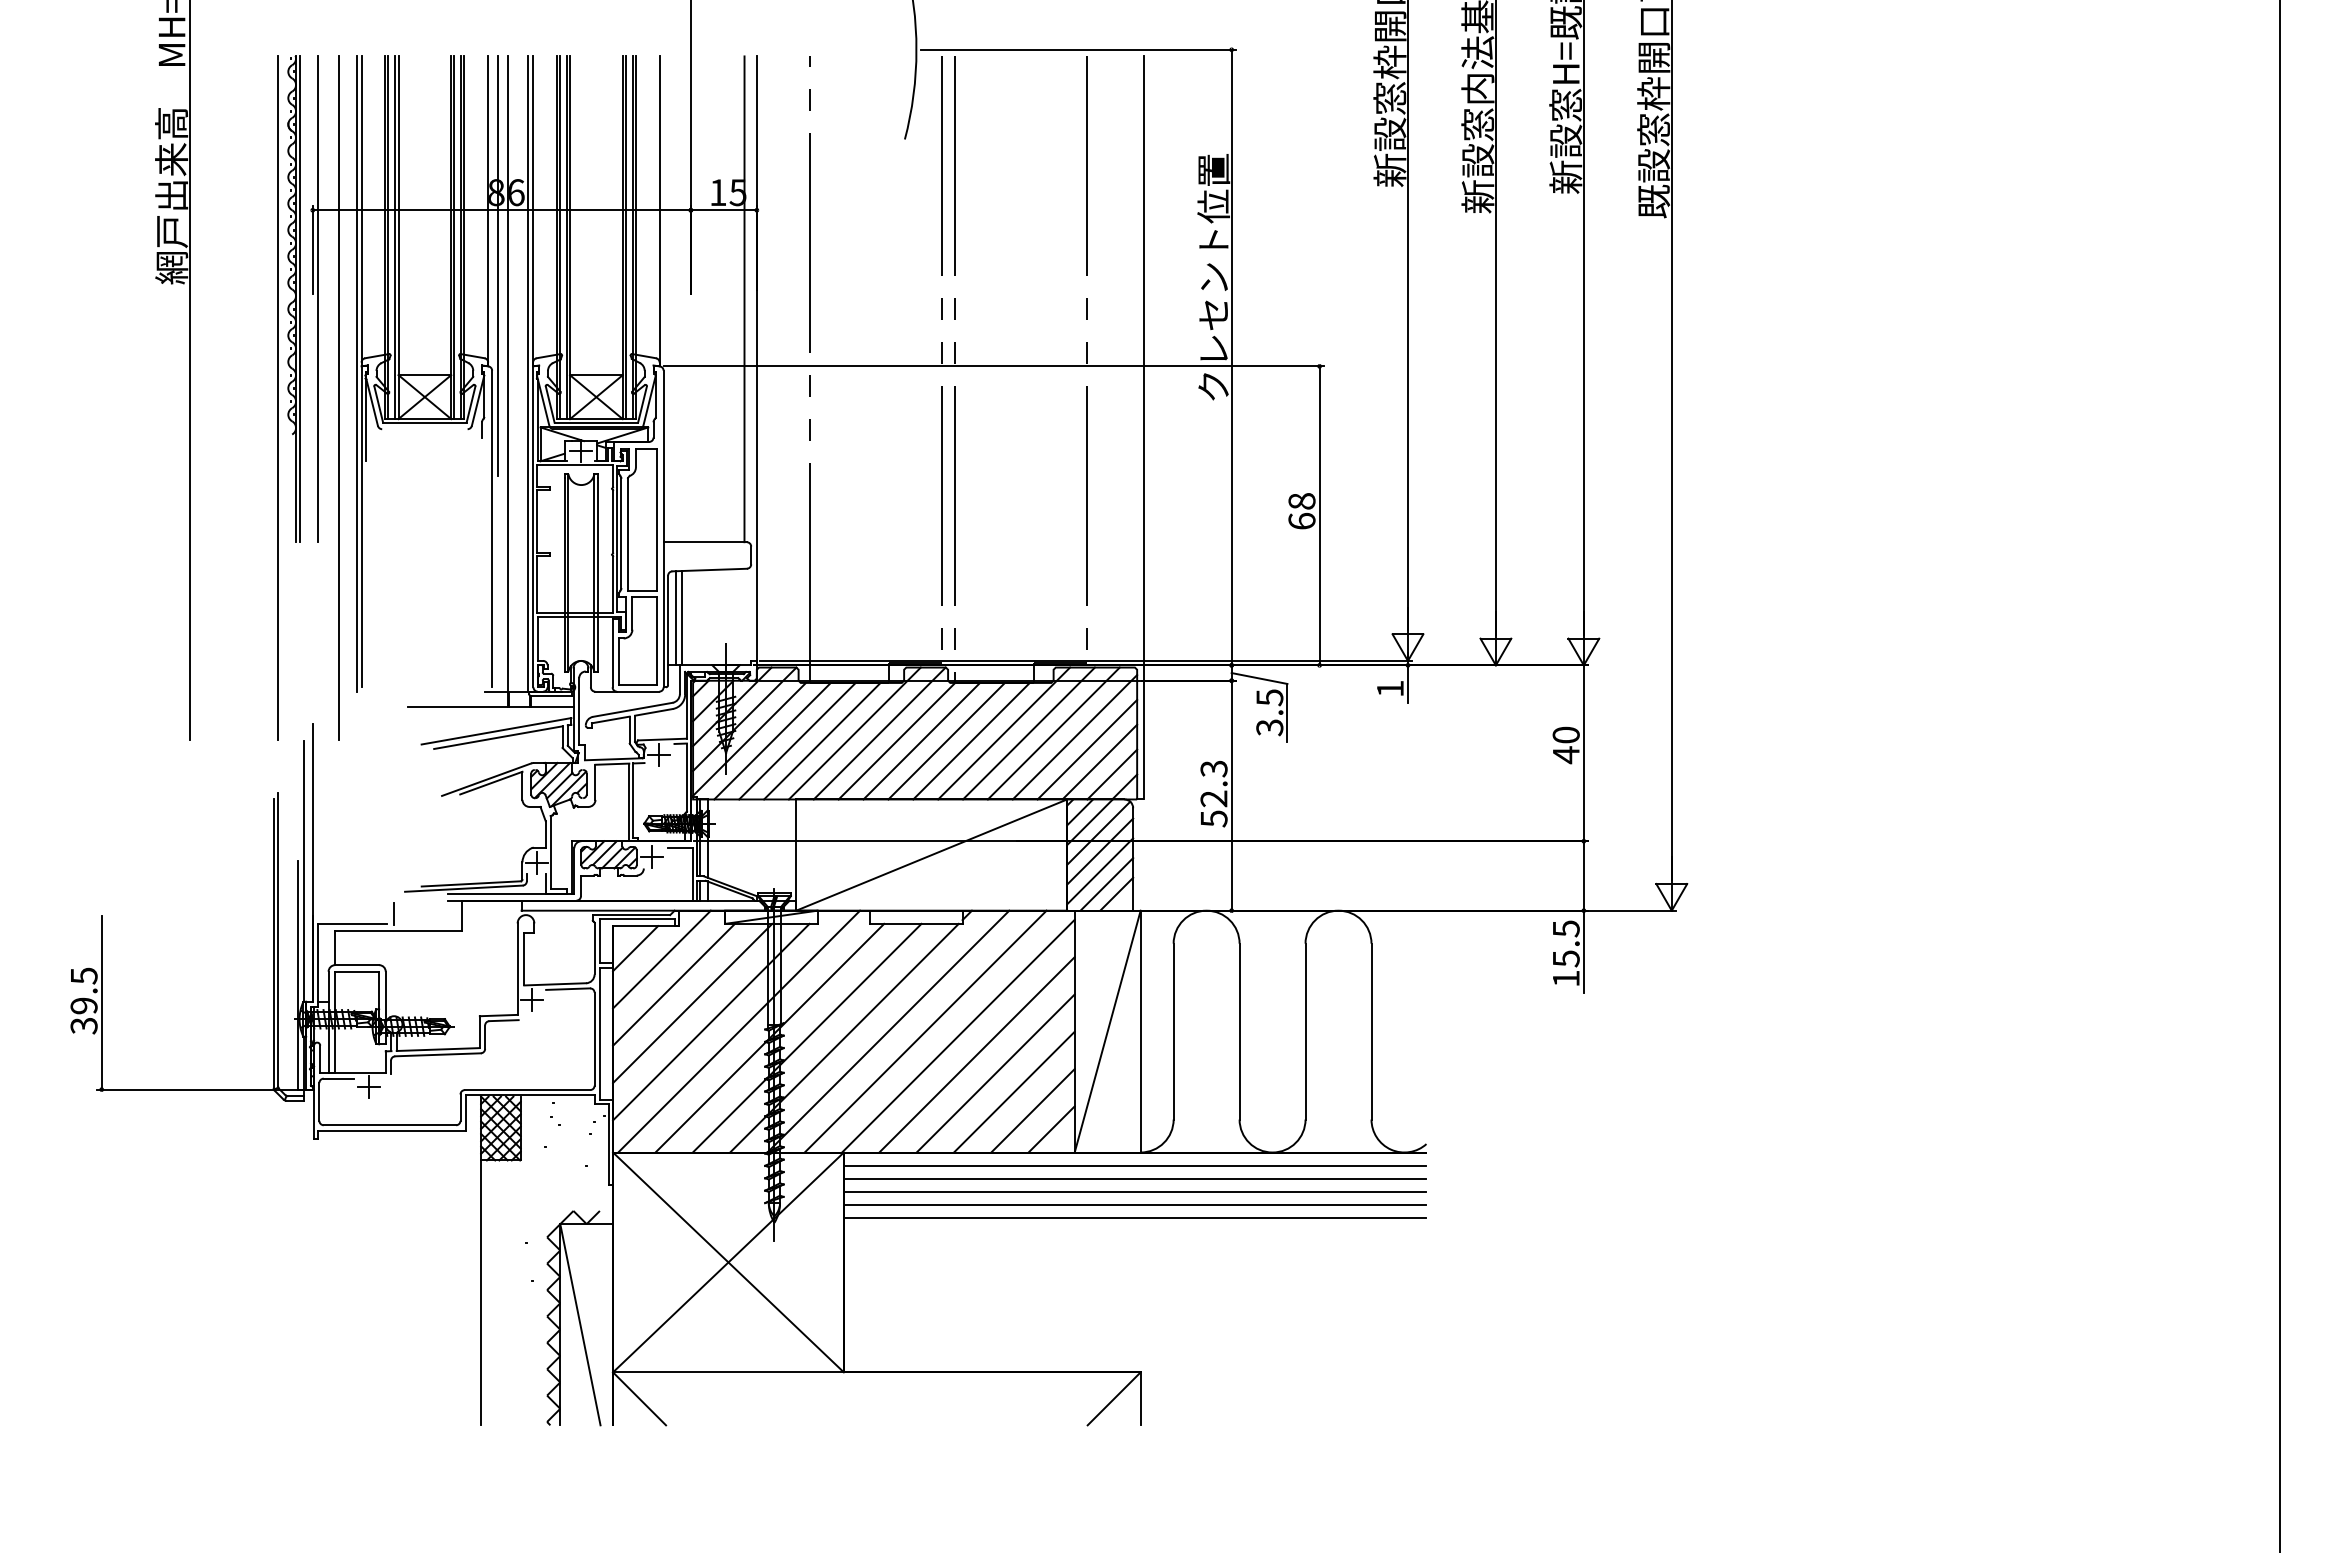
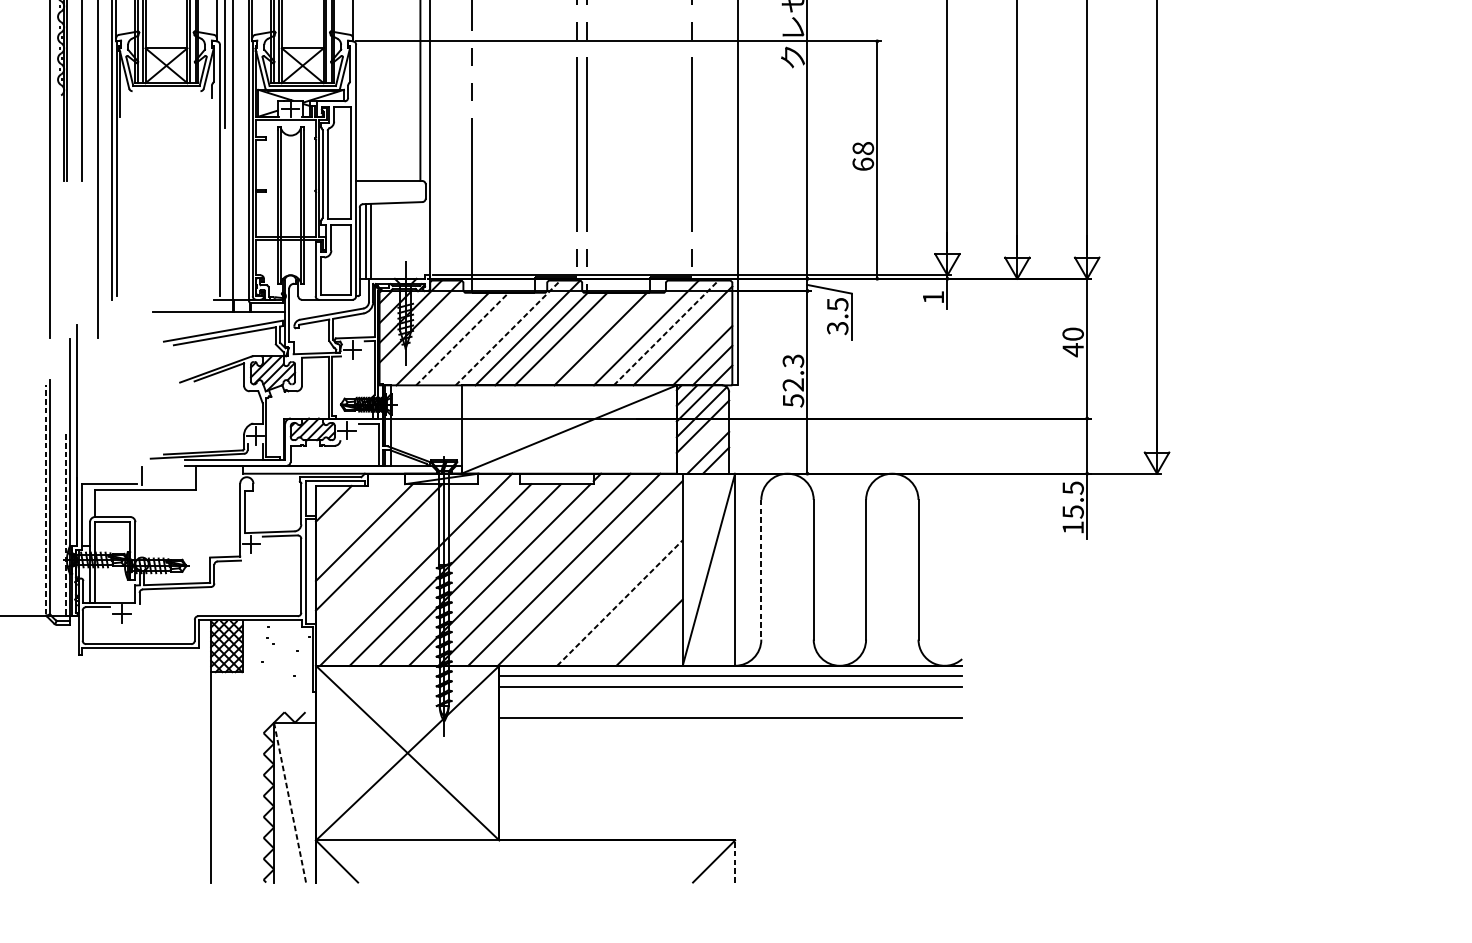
line: (855, 733) -> (508, 332), solid -> dashed
line: (1004, 733) -> (626, 332), removed
line: (1054, 733) -> (666, 332), solid -> dashed
line: (749, 738) -> (424, 336), removed
line: (797, 740) -> (462, 338), solid -> dashed
line: (822, 740) -> (482, 338), removed
line: (946, 740) -> (580, 338), removed
line: (1087, 749) -> (692, 345), removed
line: (1100, 871) -> (703, 442), removed
line: (273, 942) -> (46, 498), solid -> dashed
line: (661, 959) -> (354, 512), removed
line: (297, 975) -> (65, 525), solid -> dashed
line: (711, 1021) -> (394, 561), removed
line: (1173, 1031) -> (761, 569), solid -> dashed
line: (976, 1054) -> (604, 587), removed
line: (995, 1073) -> (619, 603), solid -> dashed
line: (1013, 1091) -> (634, 617), removed
line: (1051, 1129) -> (664, 647), removed
line: (1134, 1192) -> (730, 697), removed
line: (1134, 1205) -> (730, 707), removed
line: (580, 1324) -> (290, 802), solid -> dashed
line: (1140, 1398) -> (734, 861), solid -> dashed

